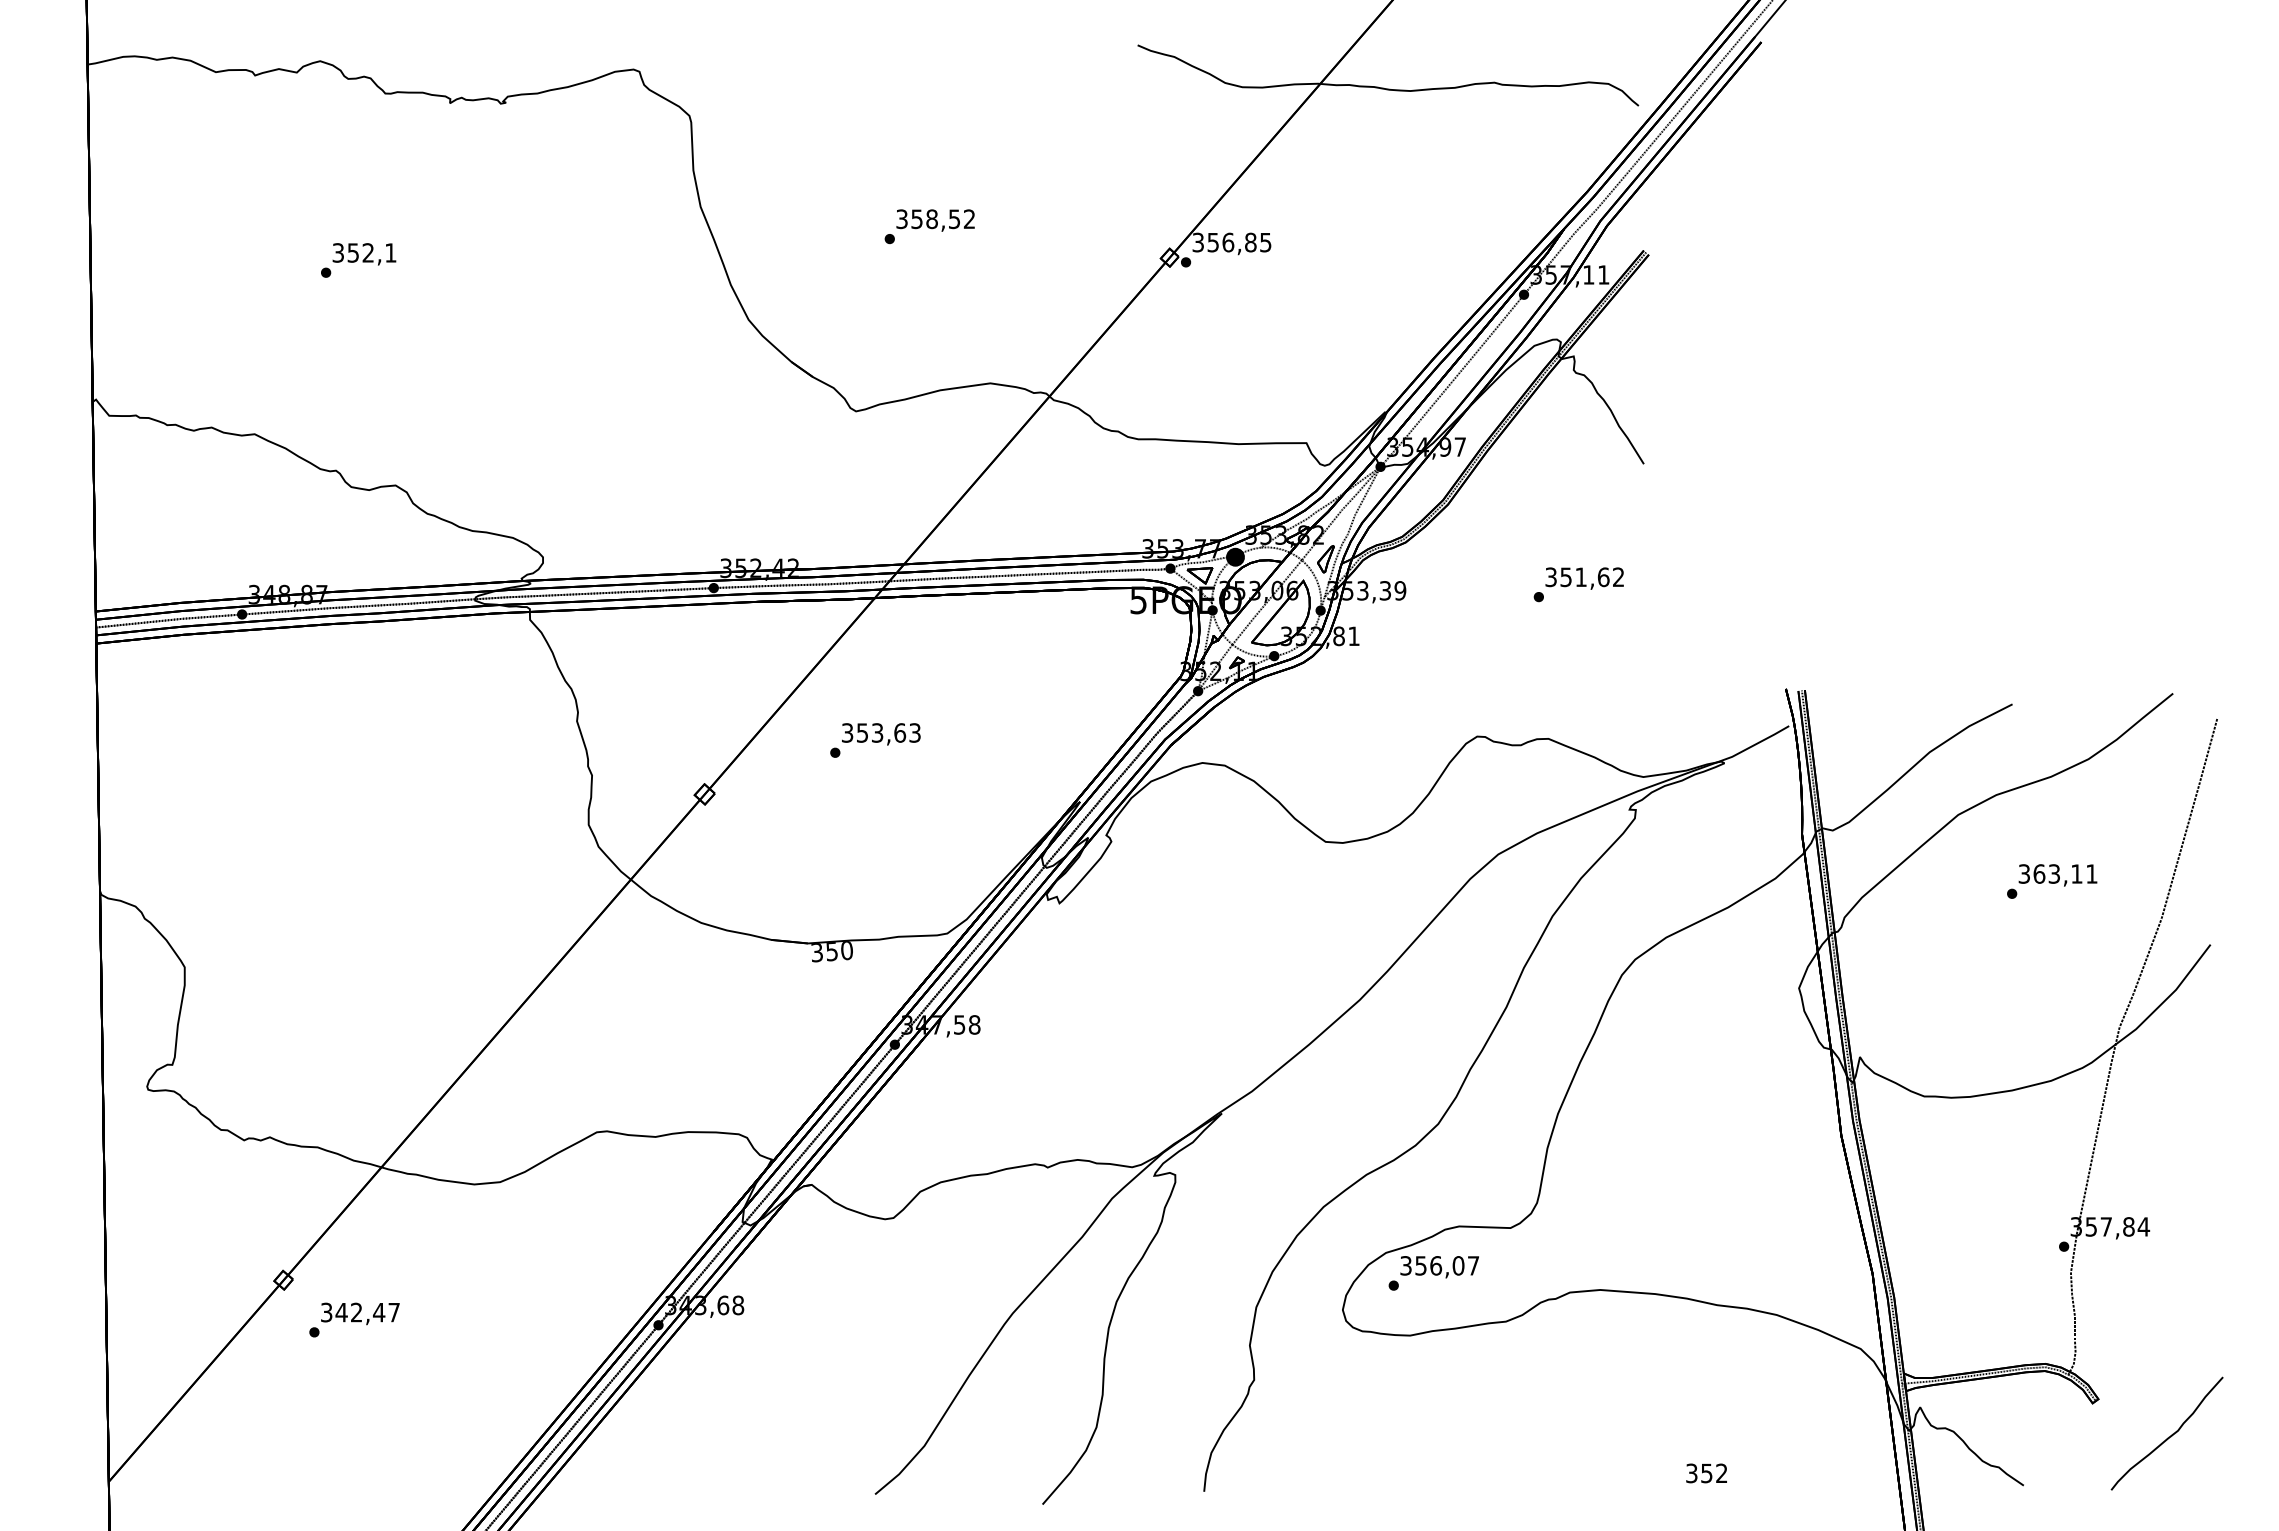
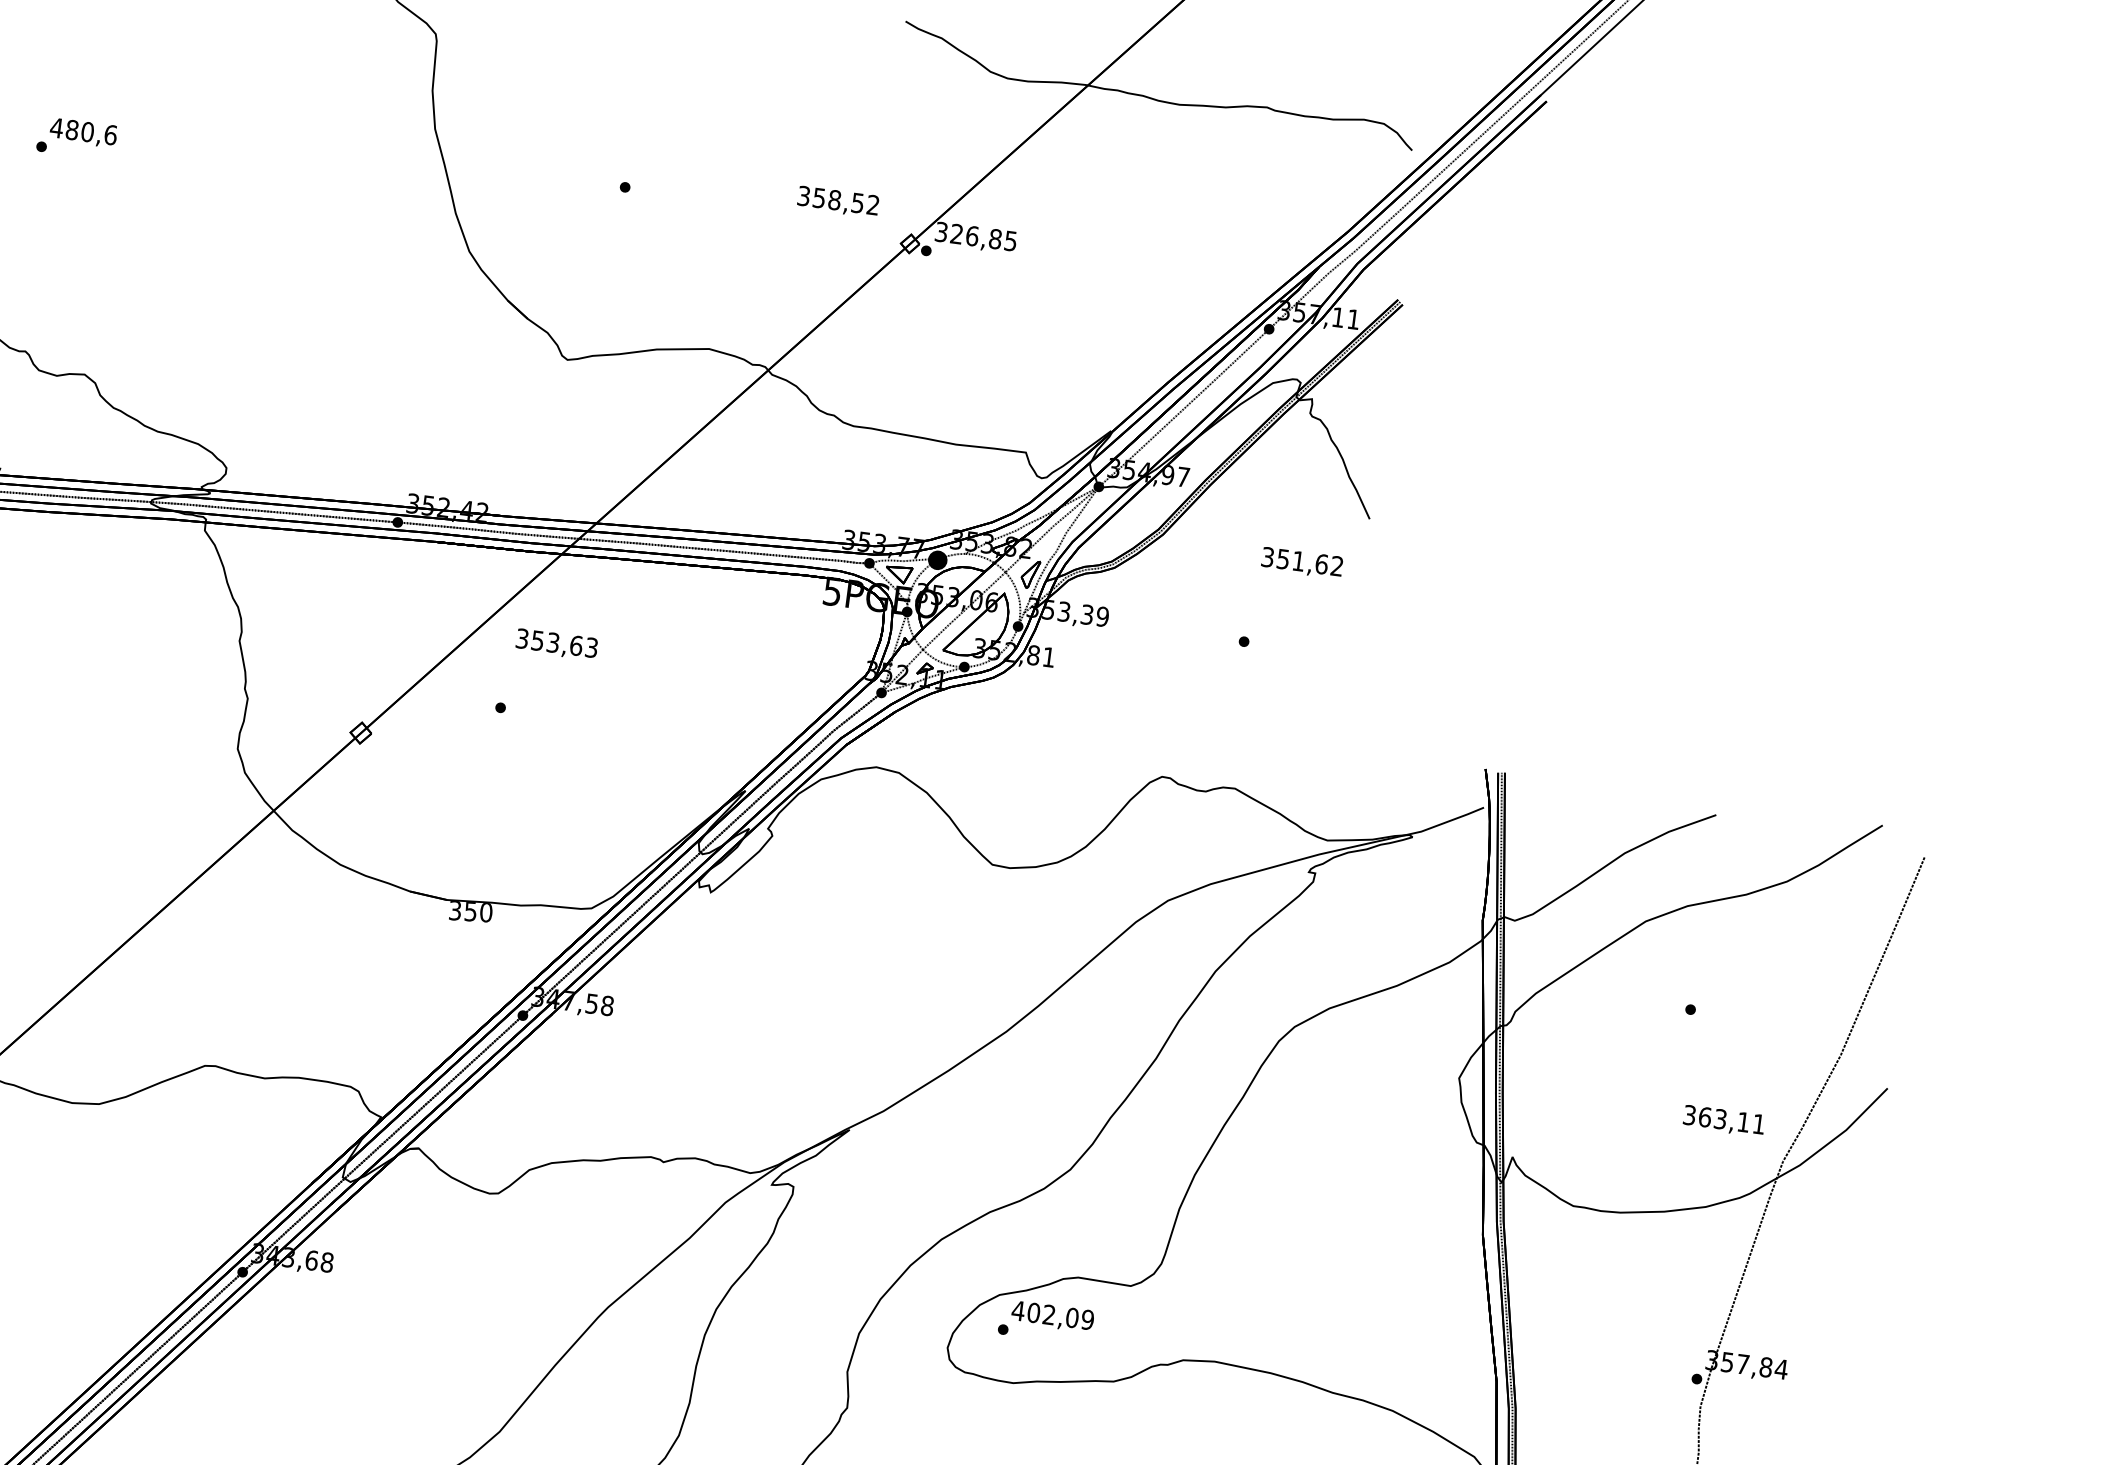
text: (935, 220) -> (838, 201), moved
text: (1212, 242) -> (956, 233), 356,85 -> 326,85
text: (364, 252) -> (83, 131), 352,1 -> 480,6
text: (1584, 578) -> (1301, 562), moved
text: (881, 734) -> (557, 644), moved
text: (2057, 875) -> (1723, 1121), moved
text: (1439, 1265) -> (1052, 1315), 356,07 -> 402,09

